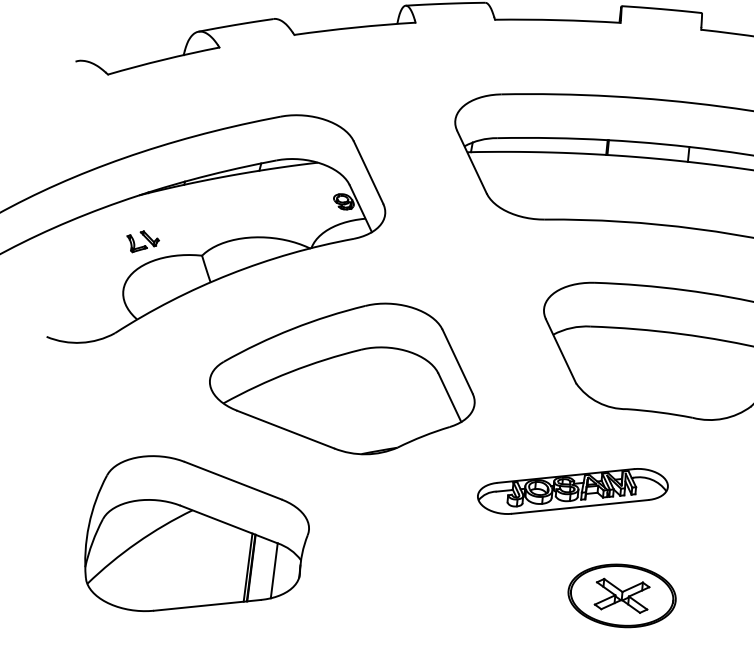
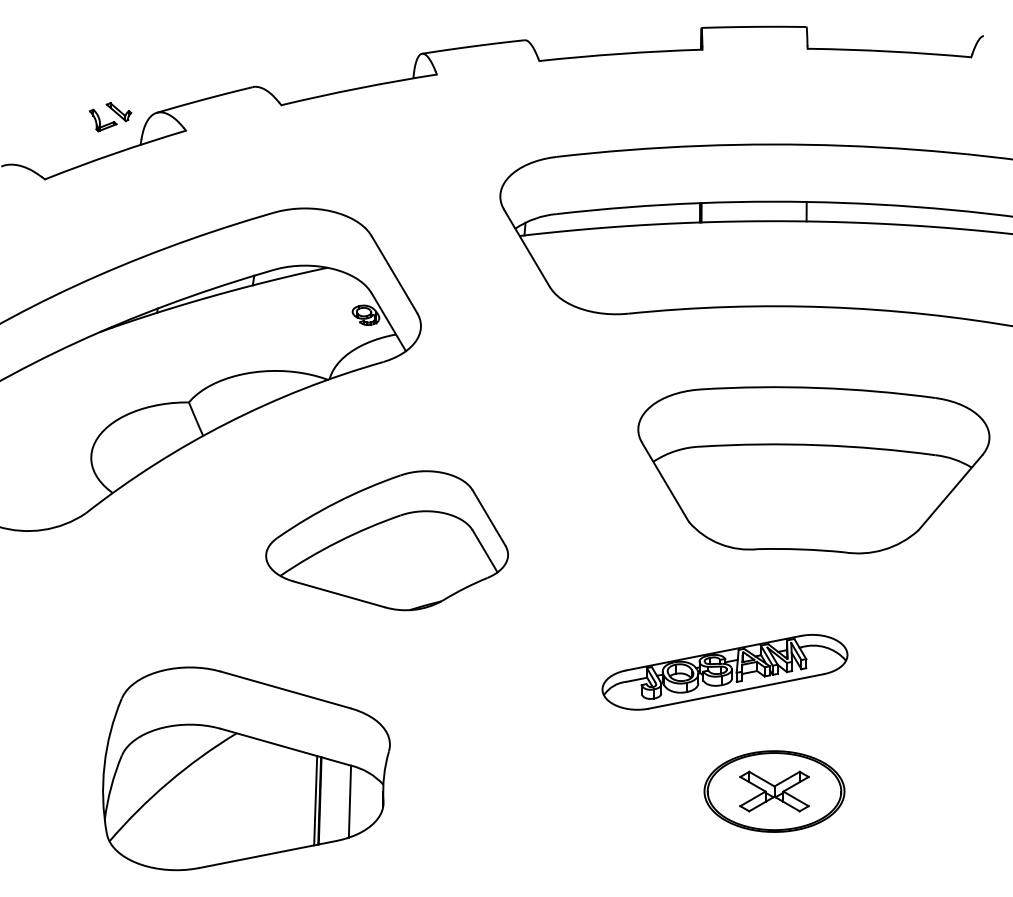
part: (142, 242) -> (110, 117), moved
part: (343, 375) -> (386, 540), size x0.7
part: (572, 491) -> (724, 672), moved
part: (197, 537) -> (246, 768), moved

